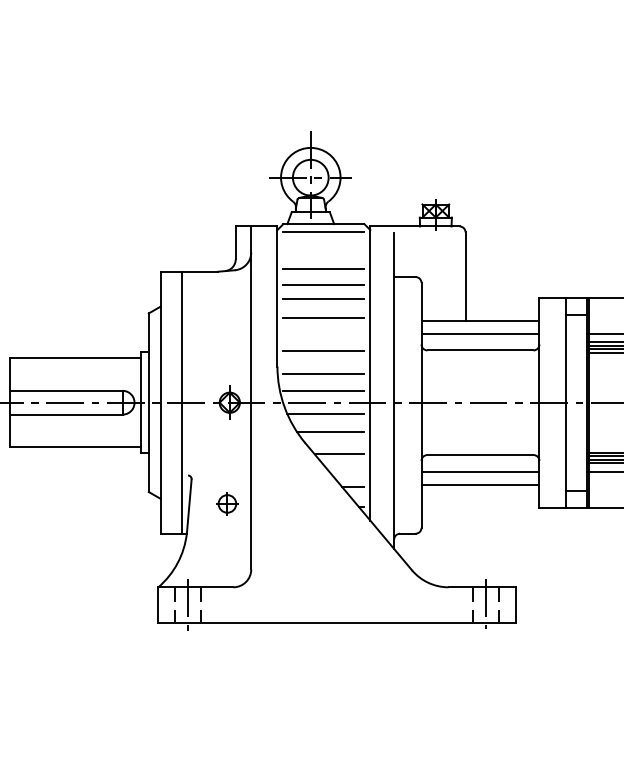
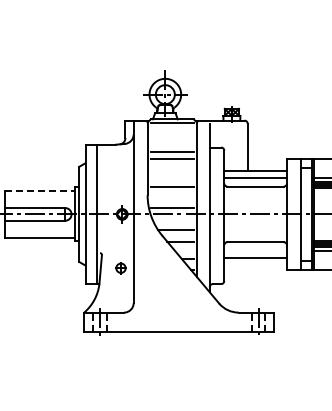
line: (322, 269) -> (171, 143), removed
line: (322, 318) -> (171, 169), removed
line: (74, 357) -> (39, 190), solid -> dashed
line: (322, 372) -> (171, 198), removed
line: (324, 414) -> (172, 220), removed
line: (480, 472) -> (255, 251), removed

